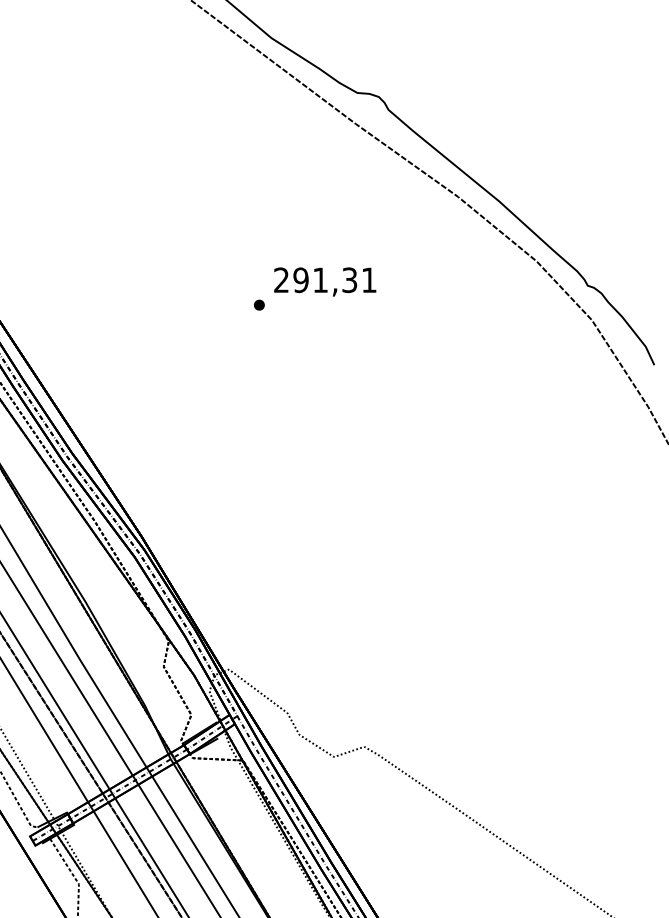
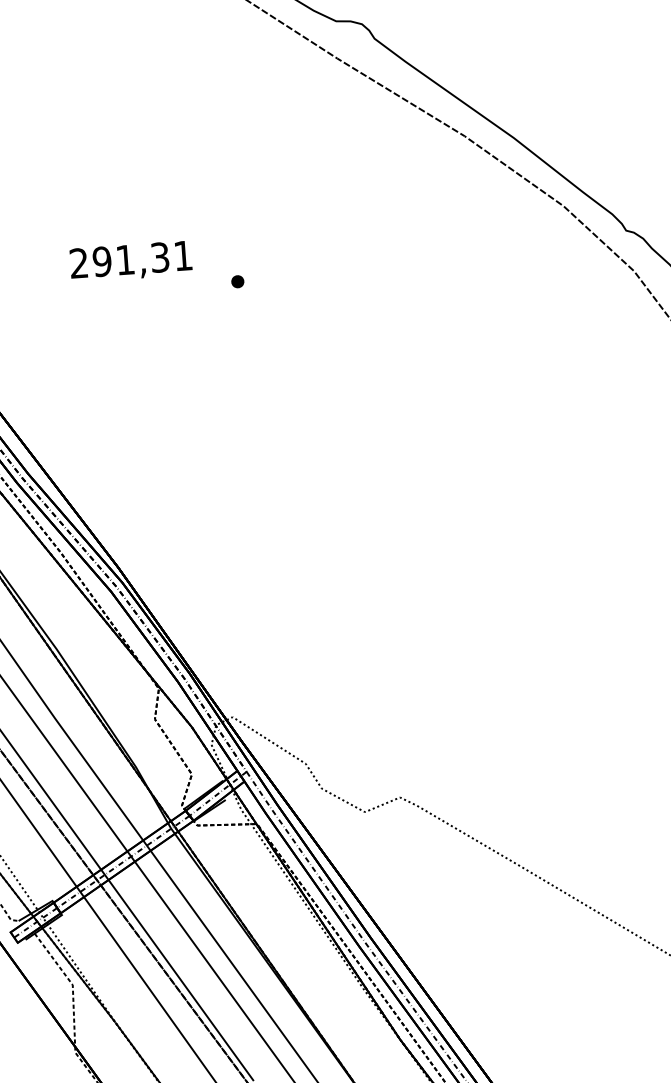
text: (325, 281) -> (131, 261), moved

